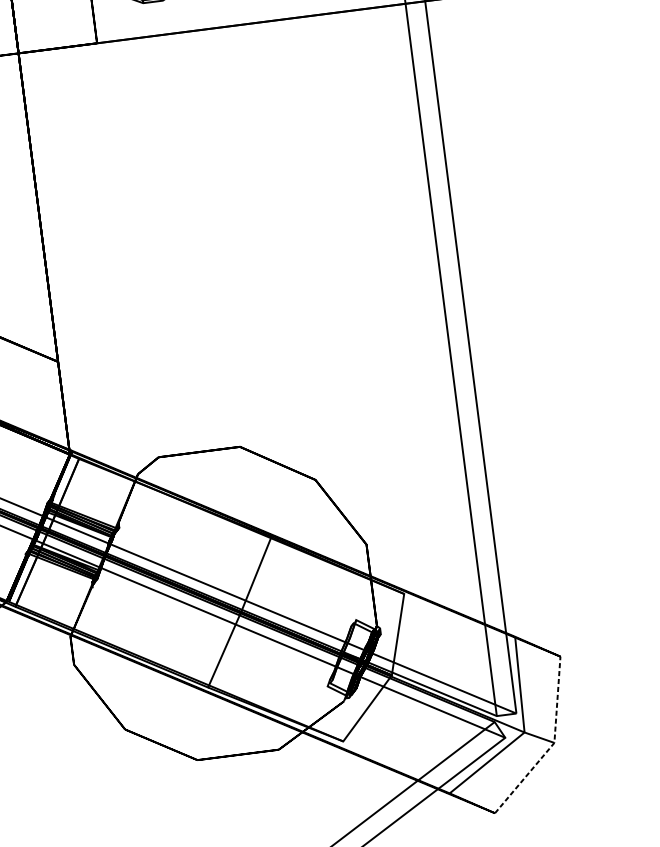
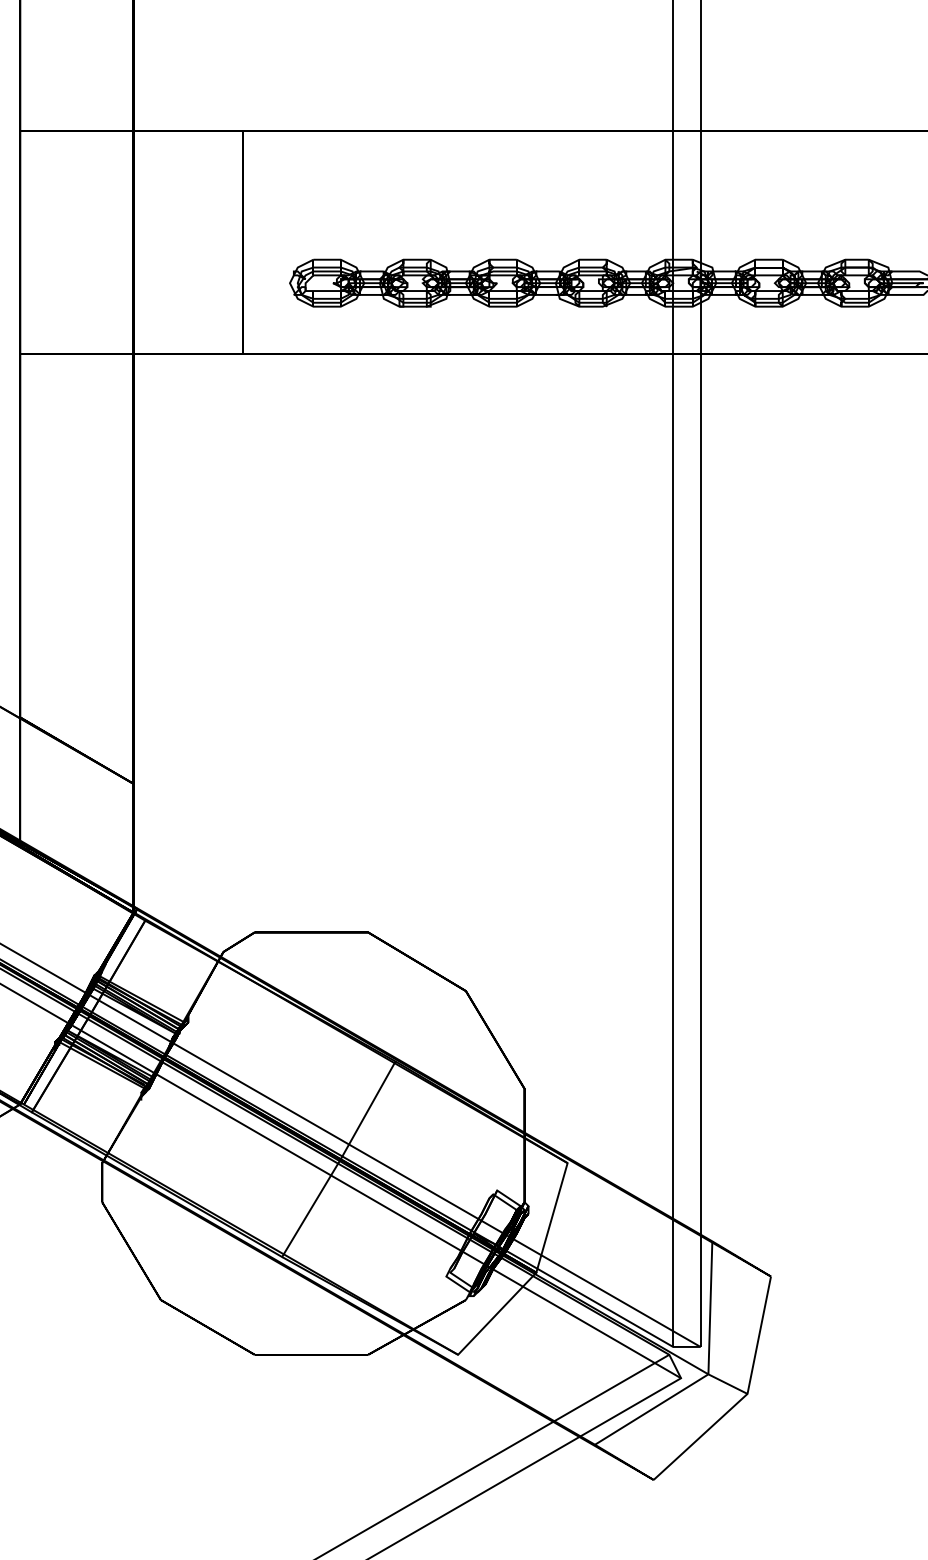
line: (553, 744) -> (745, 1395), dashed -> solid

